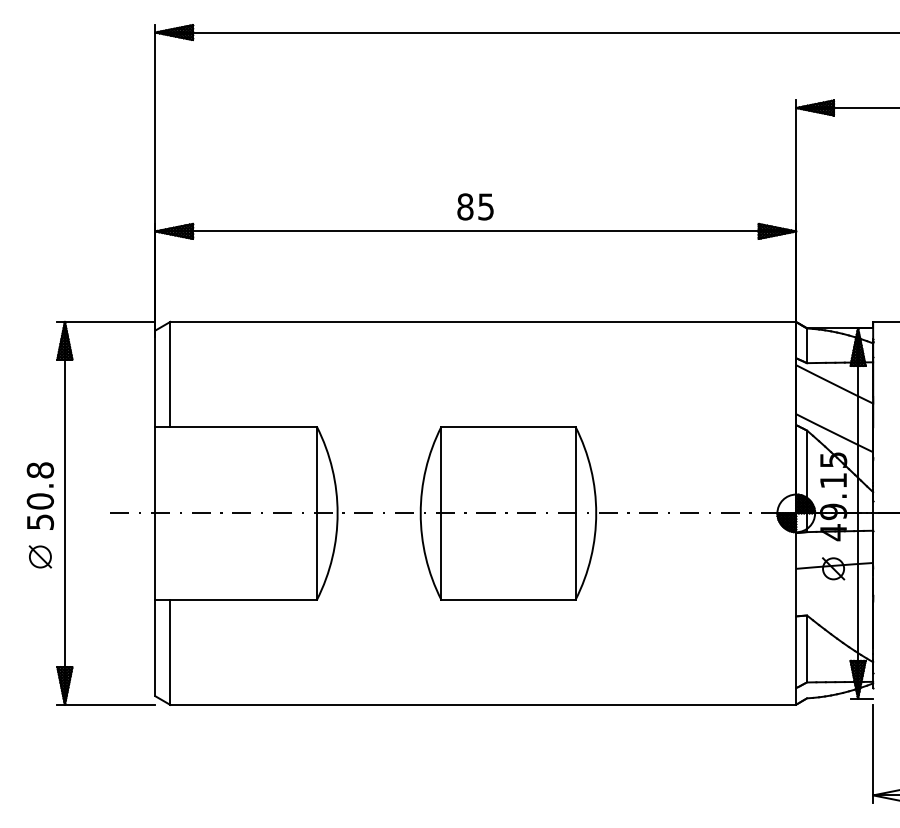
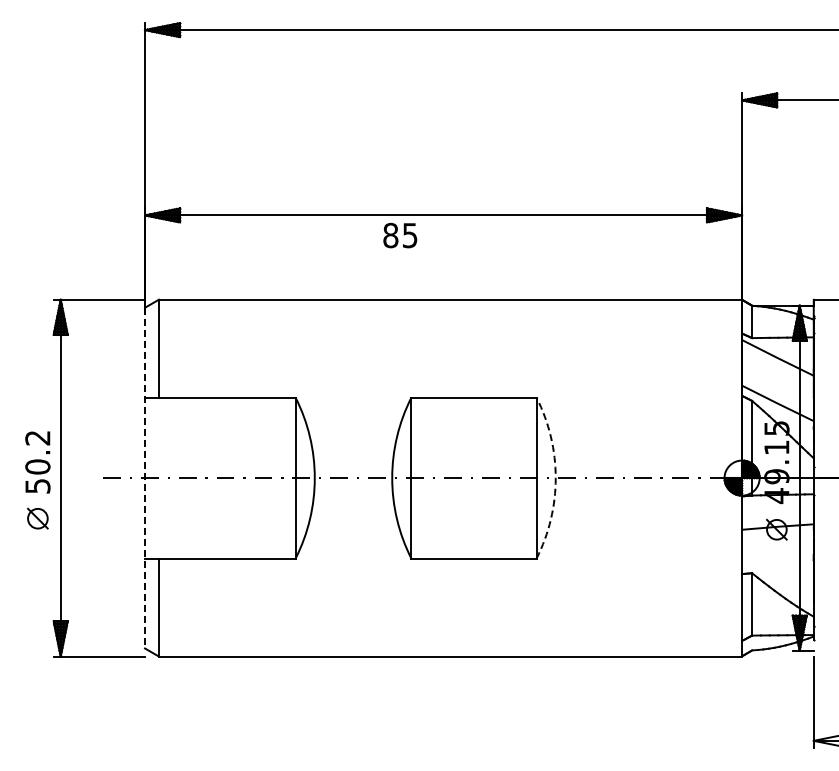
text: (475, 206) -> (400, 235), moved
text: (39, 469) -> (37, 437), 50.8 -> 50.2
line: (155, 513) -> (145, 478), solid -> dashed
arc: (595, 513) -> (555, 478), solid -> dashed

